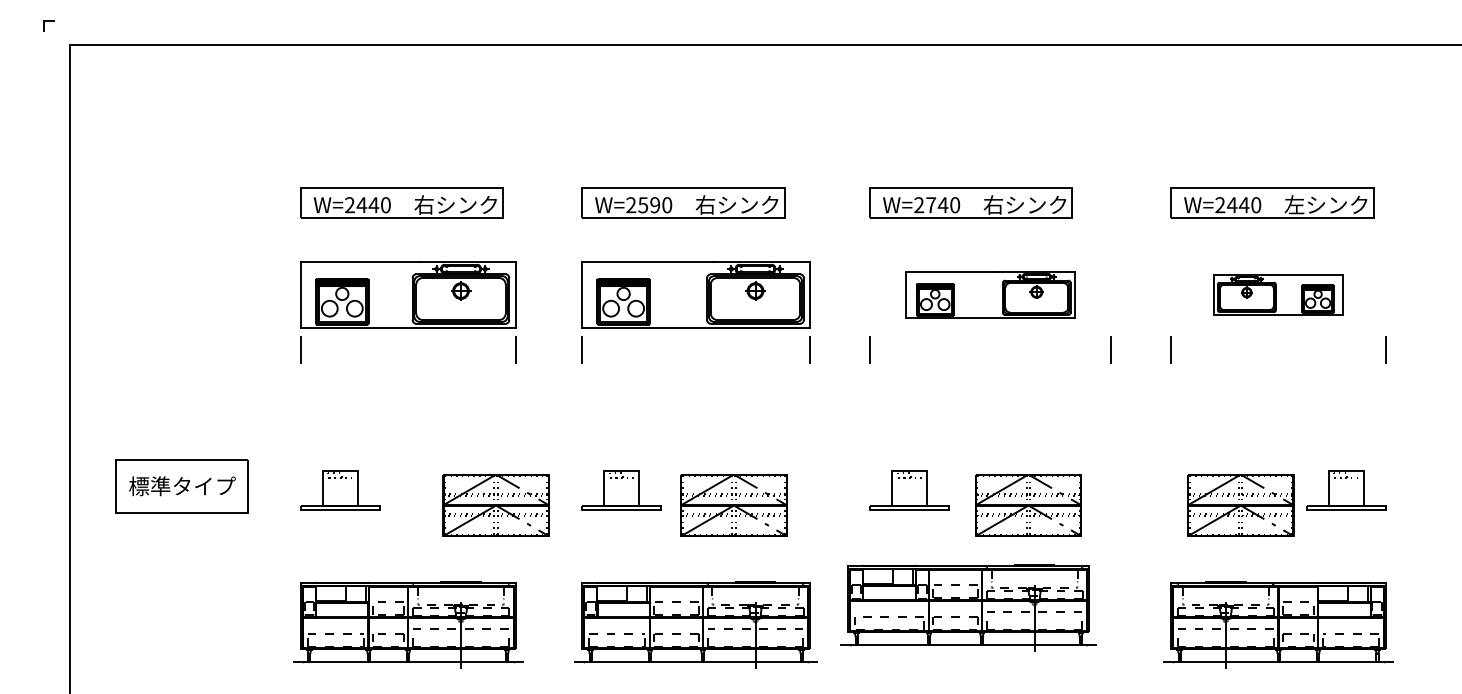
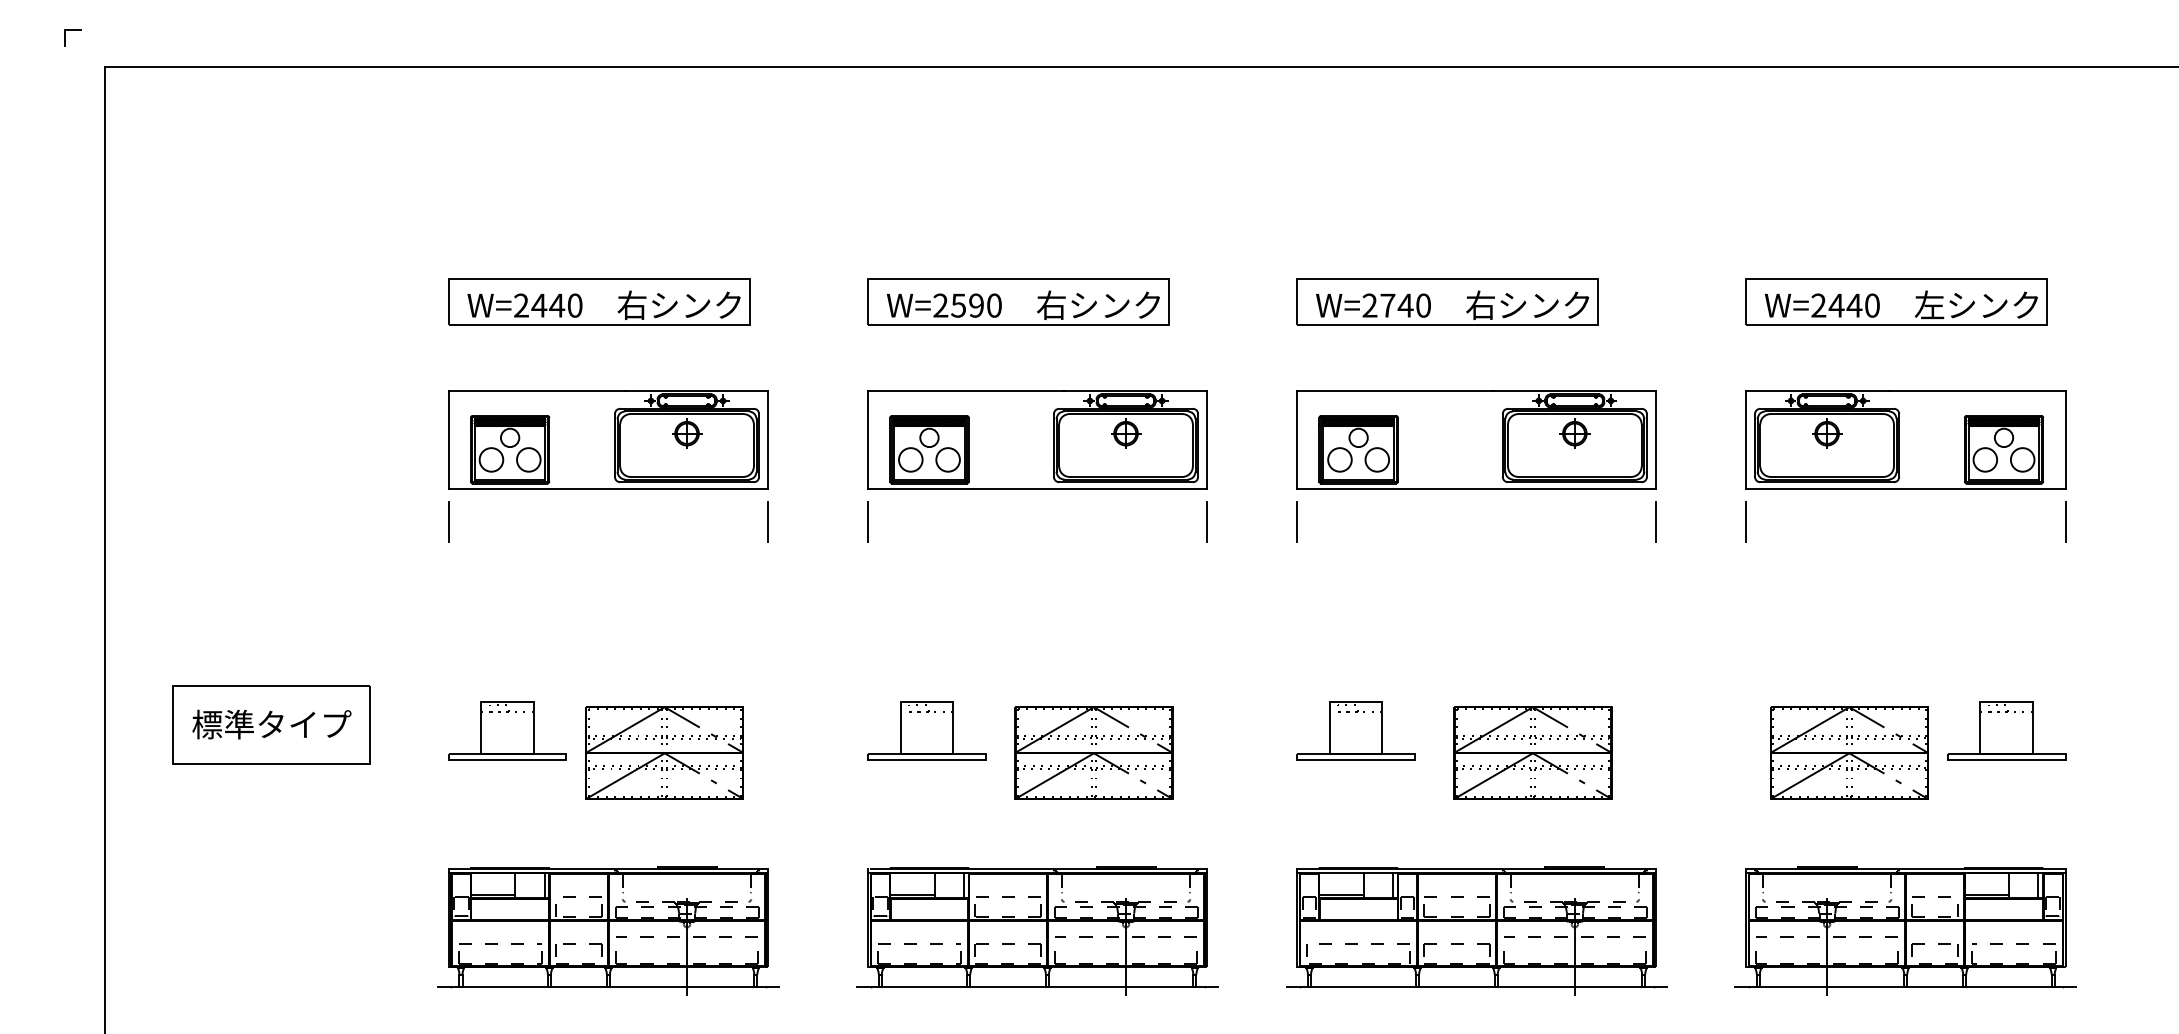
part: (990, 294) -> (1476, 438), size x1.43
part: (1278, 294) -> (1905, 438), size x1.67
part: (495, 505) -> (663, 753), moved
part: (968, 607) -> (1476, 930), moved

